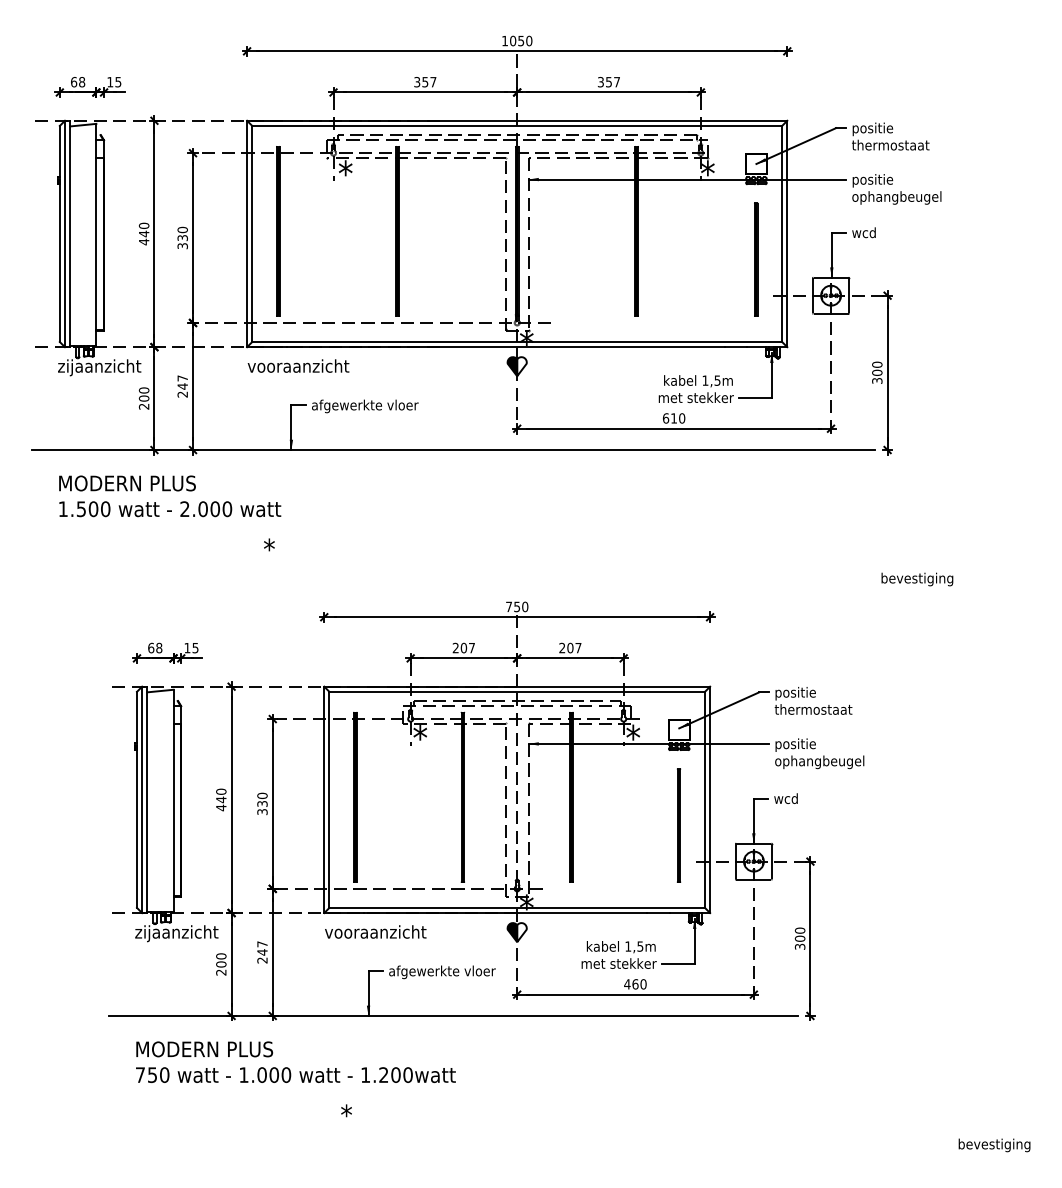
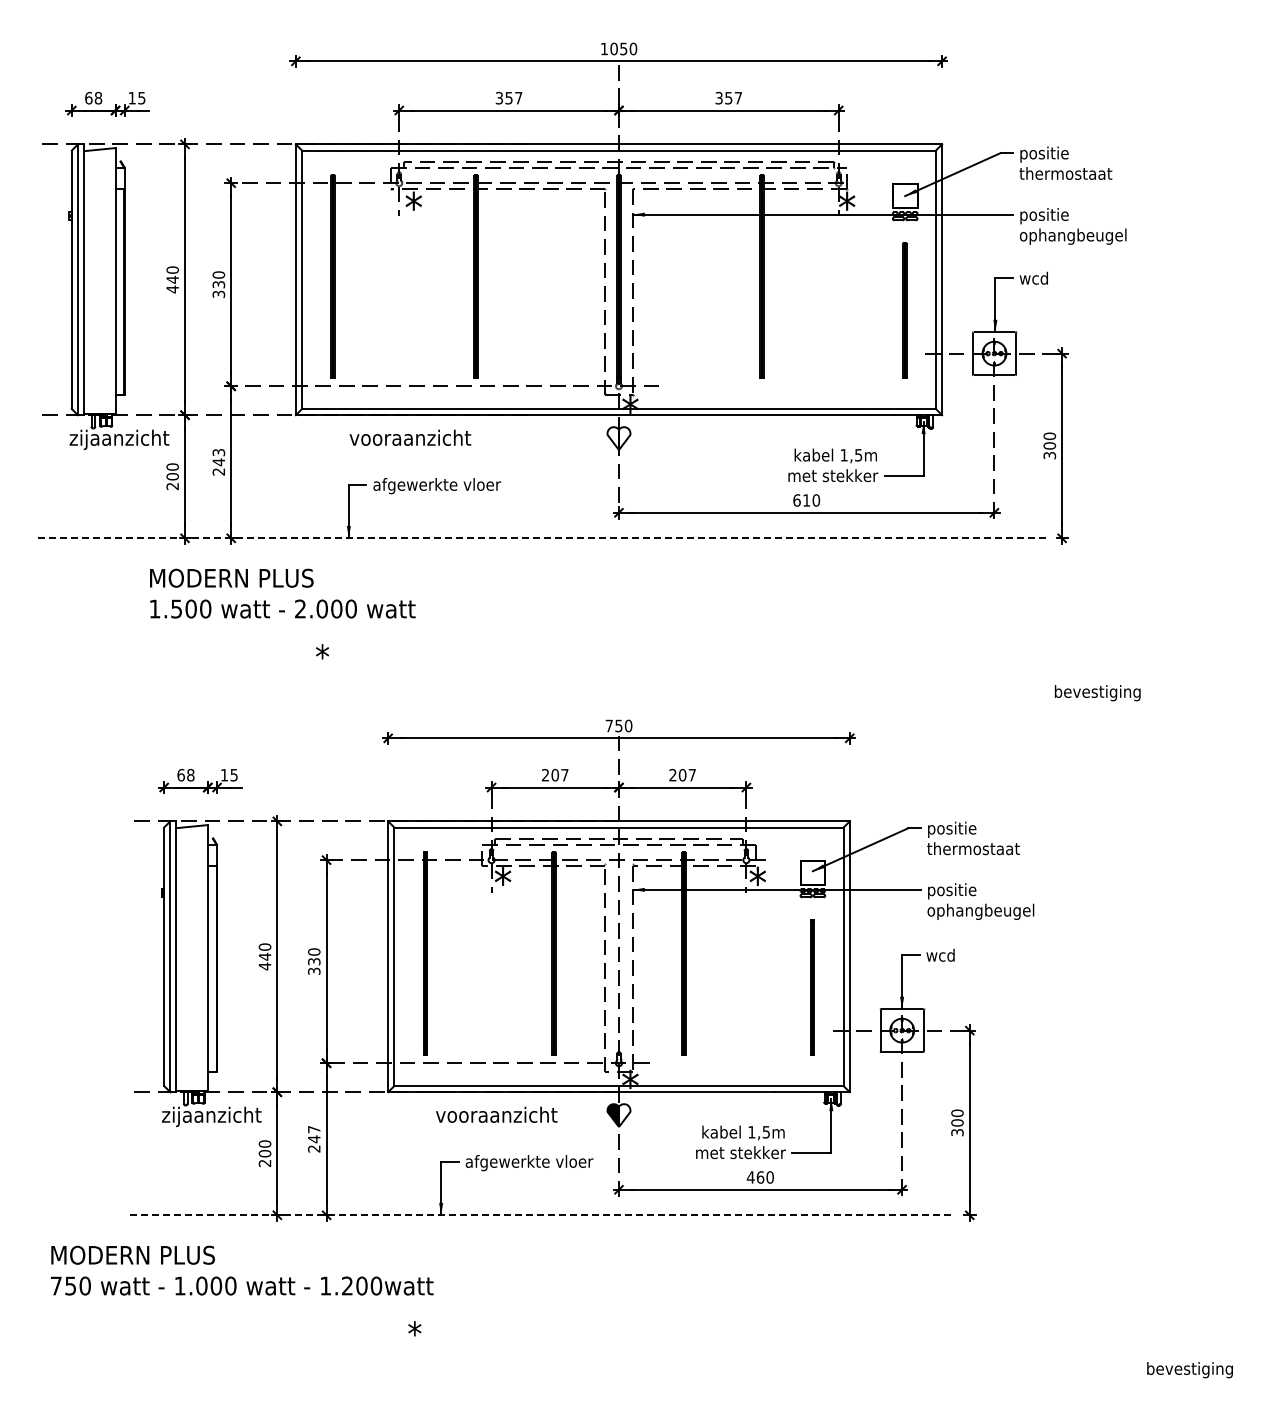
text: (298, 365) -> (410, 437), moved
fill: (512, 366) -> (613, 438), removed
text: (182, 378) -> (218, 452), 247 -> 243
line: (453, 450) -> (542, 538), solid -> dashed
text: (169, 496) -> (282, 593), moved
text: (375, 931) -> (496, 1114), moved
line: (453, 1016) -> (542, 1215), solid -> dashed
text: (296, 1062) -> (242, 1270), moved

